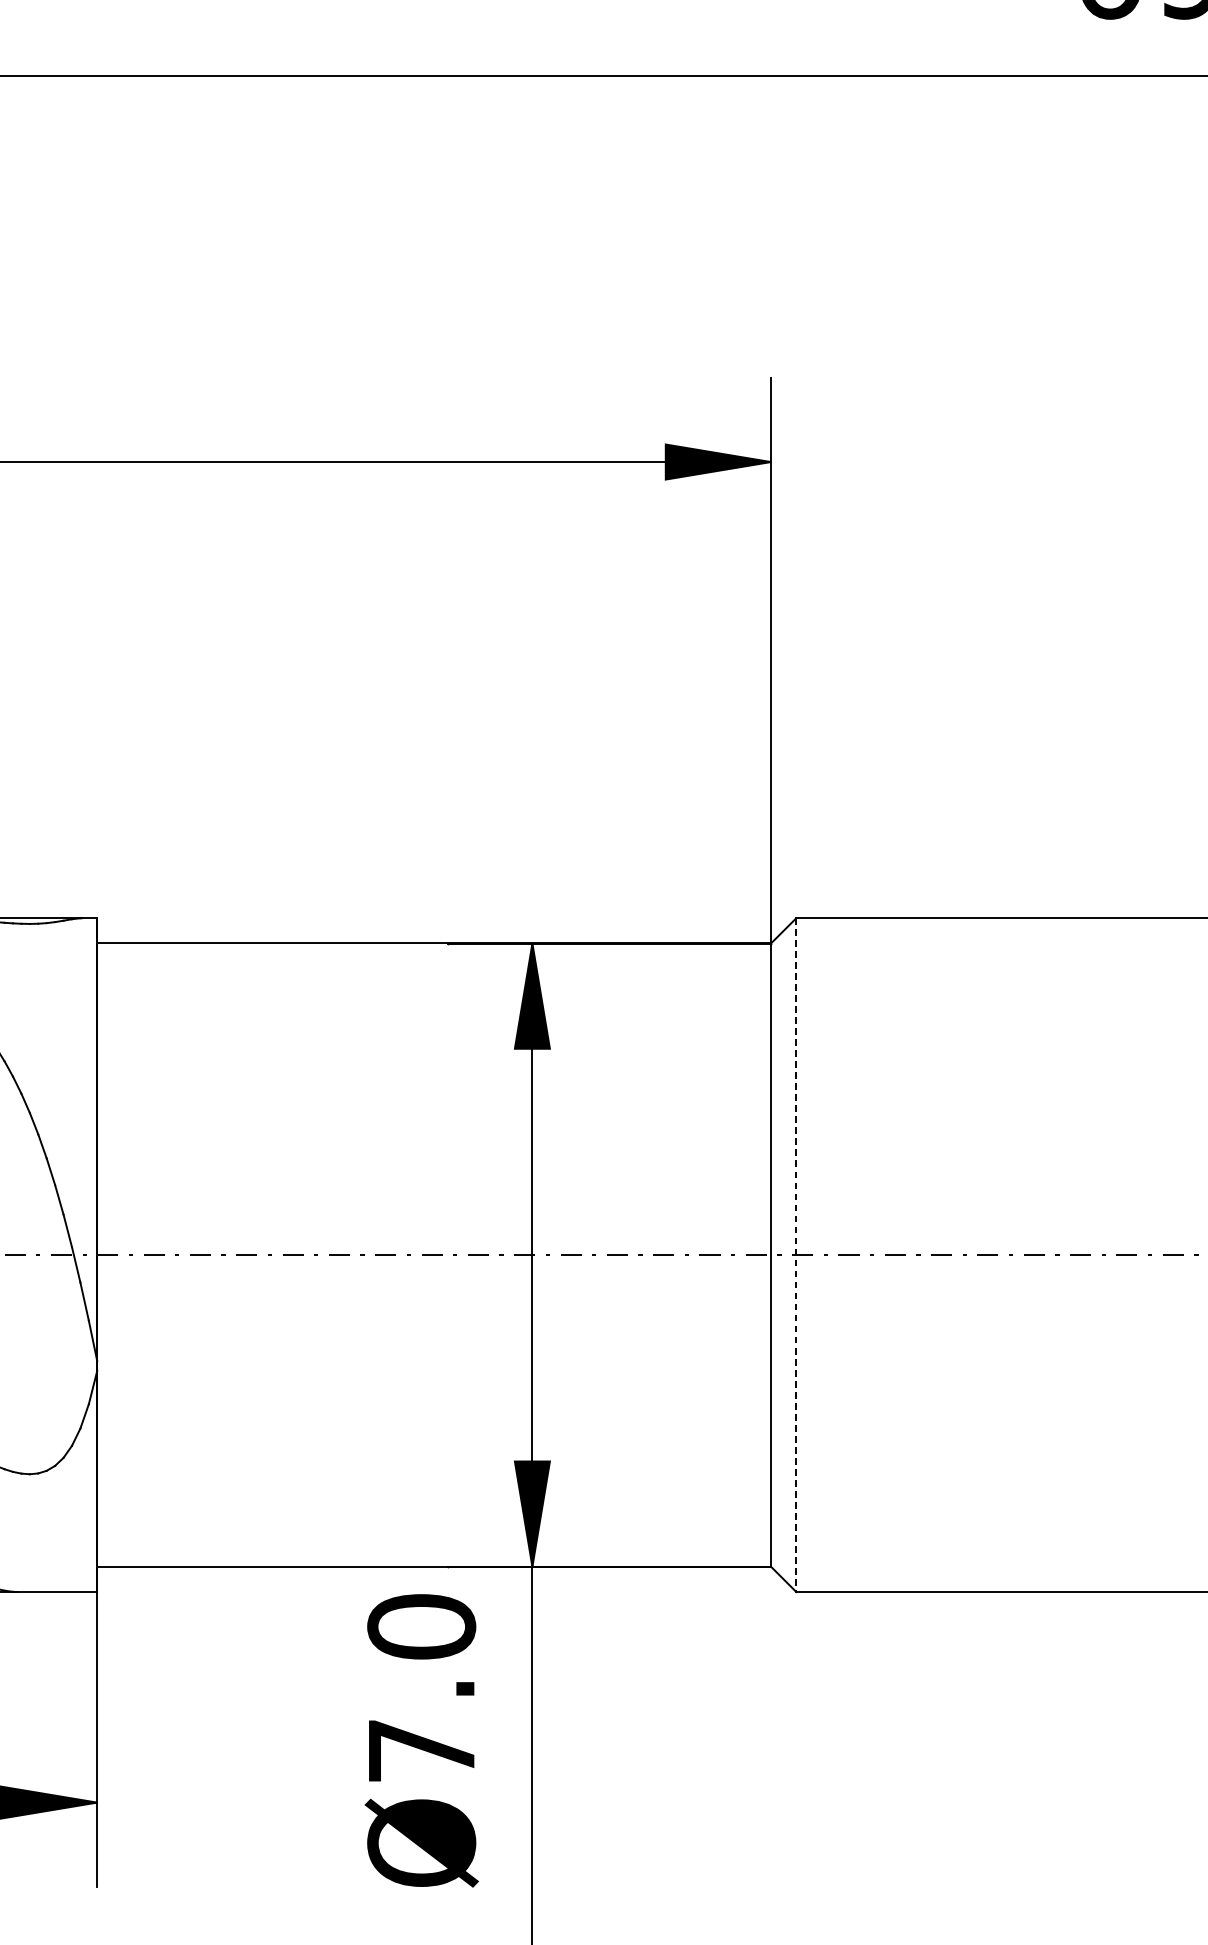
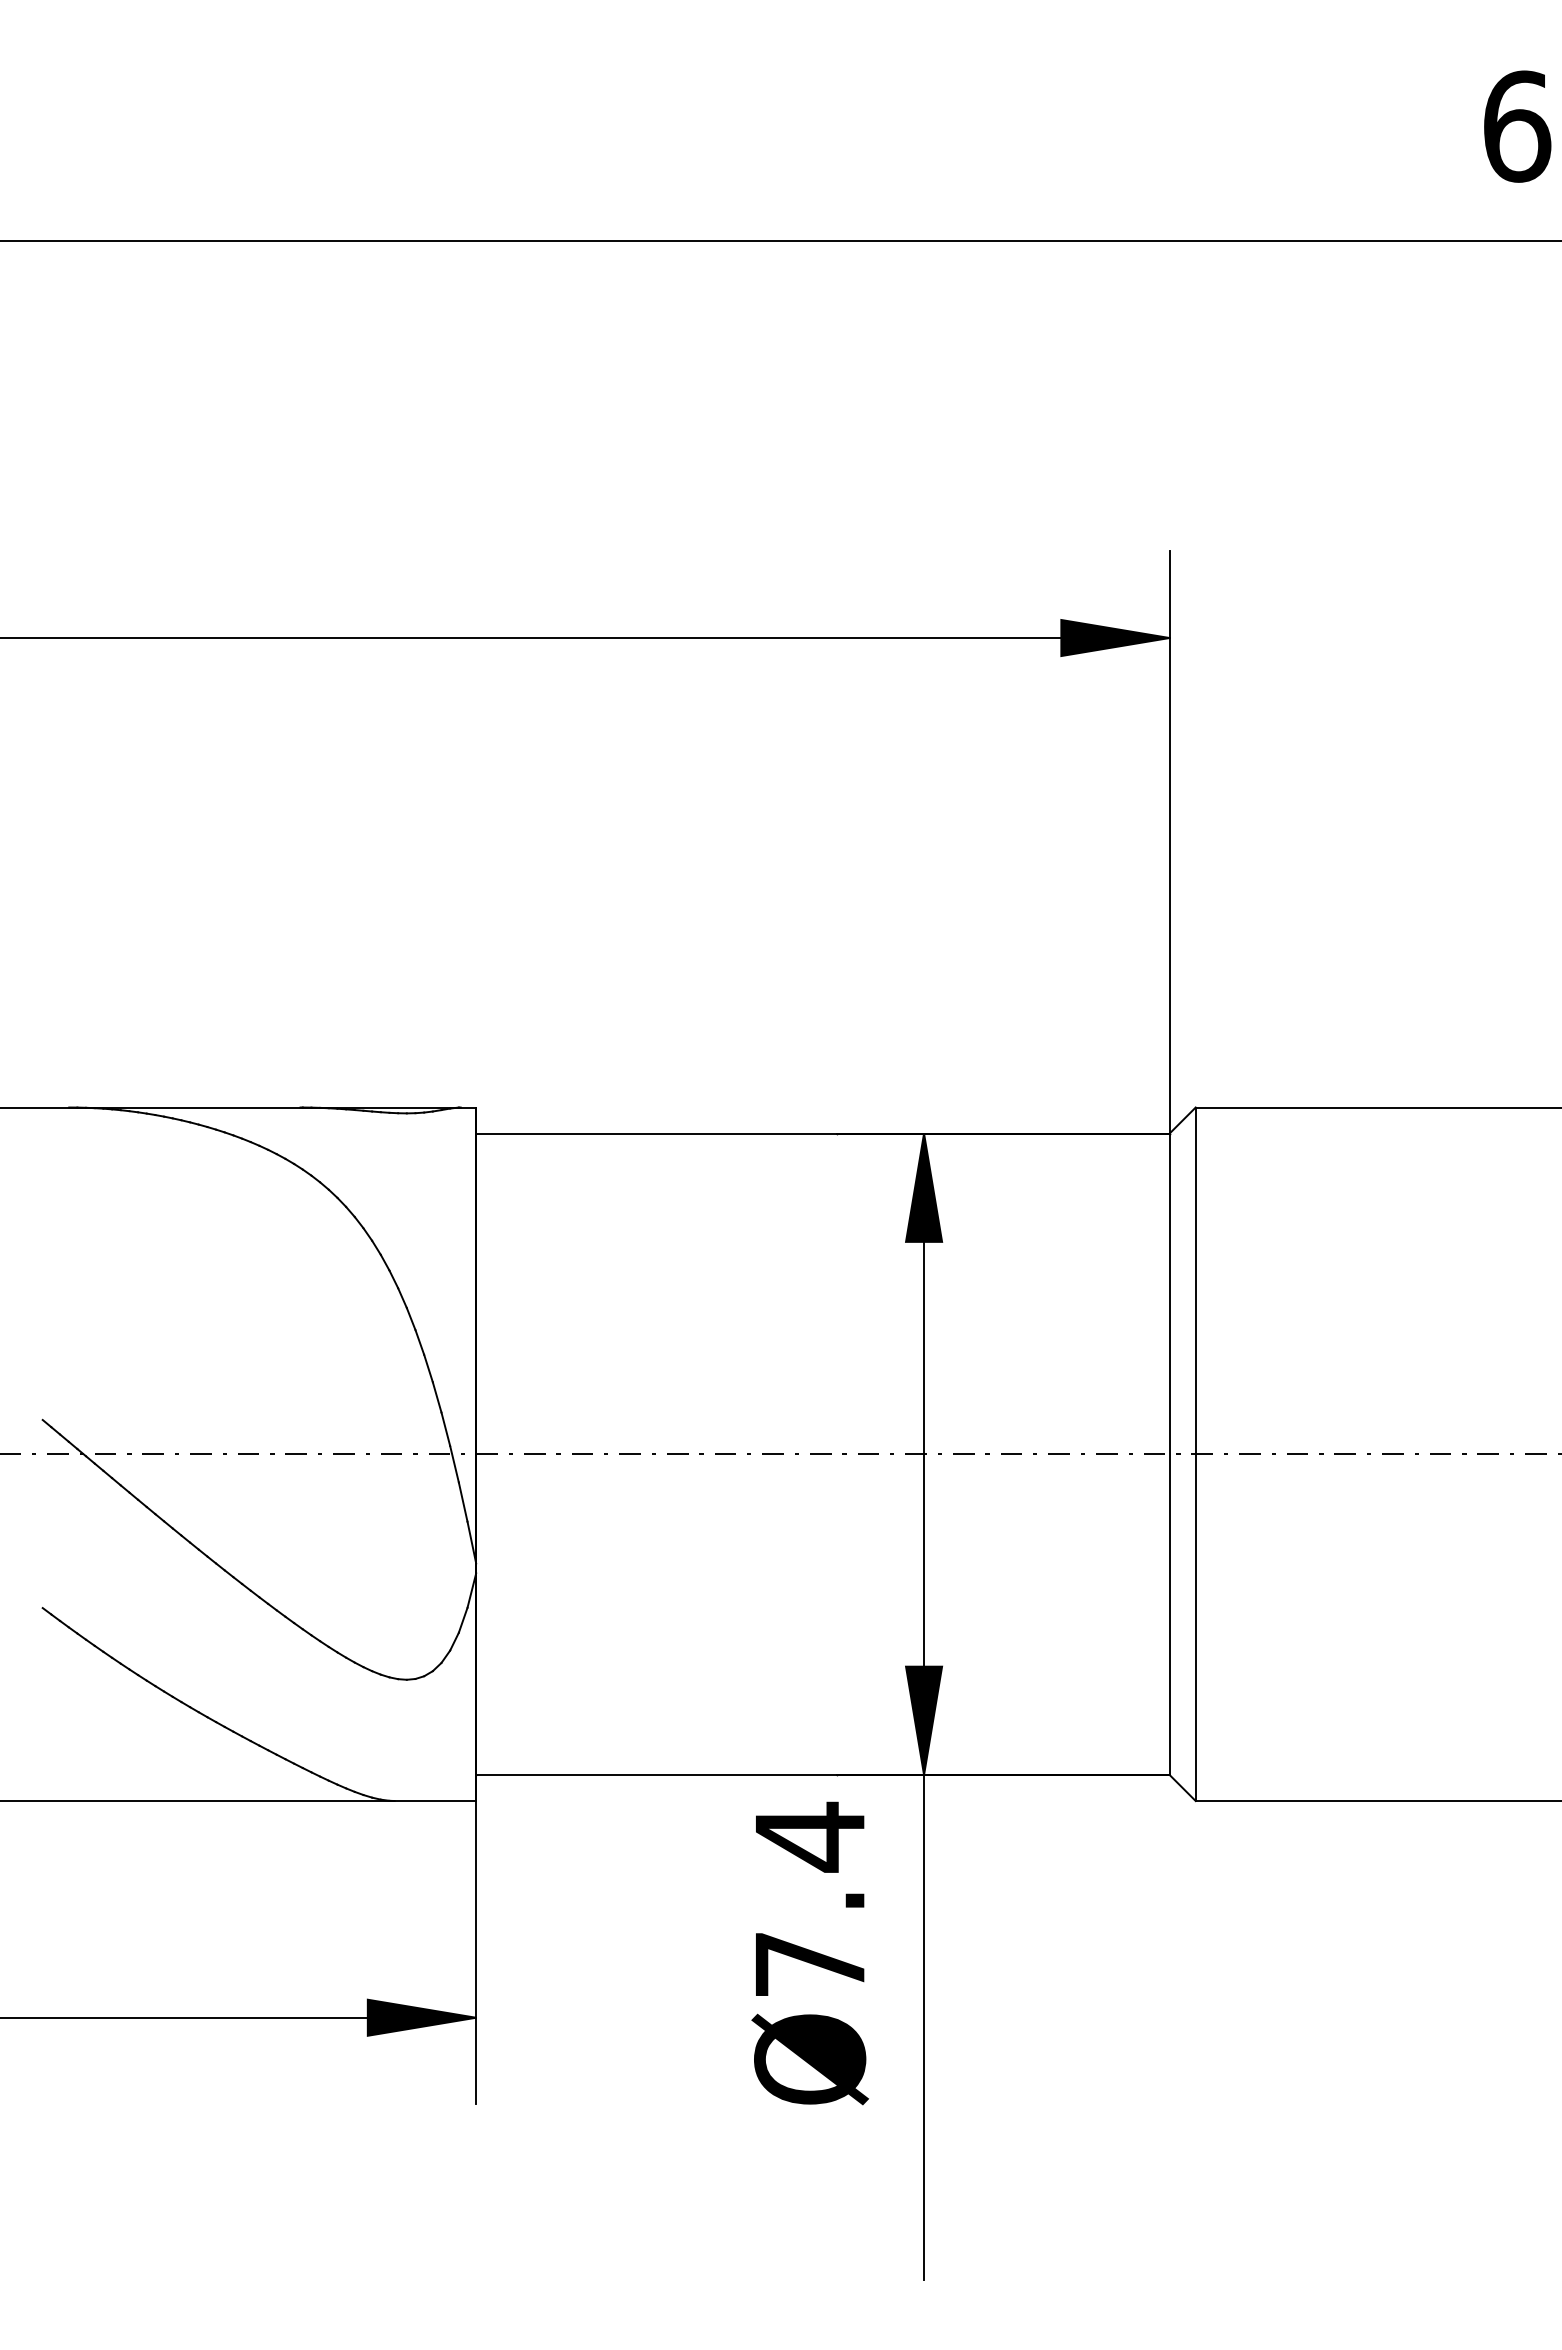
line: (796, 1255) -> (1195, 1454), dashed -> solid
text: (422, 1626) -> (810, 1836), Ø7.0 -> Ø7.4

